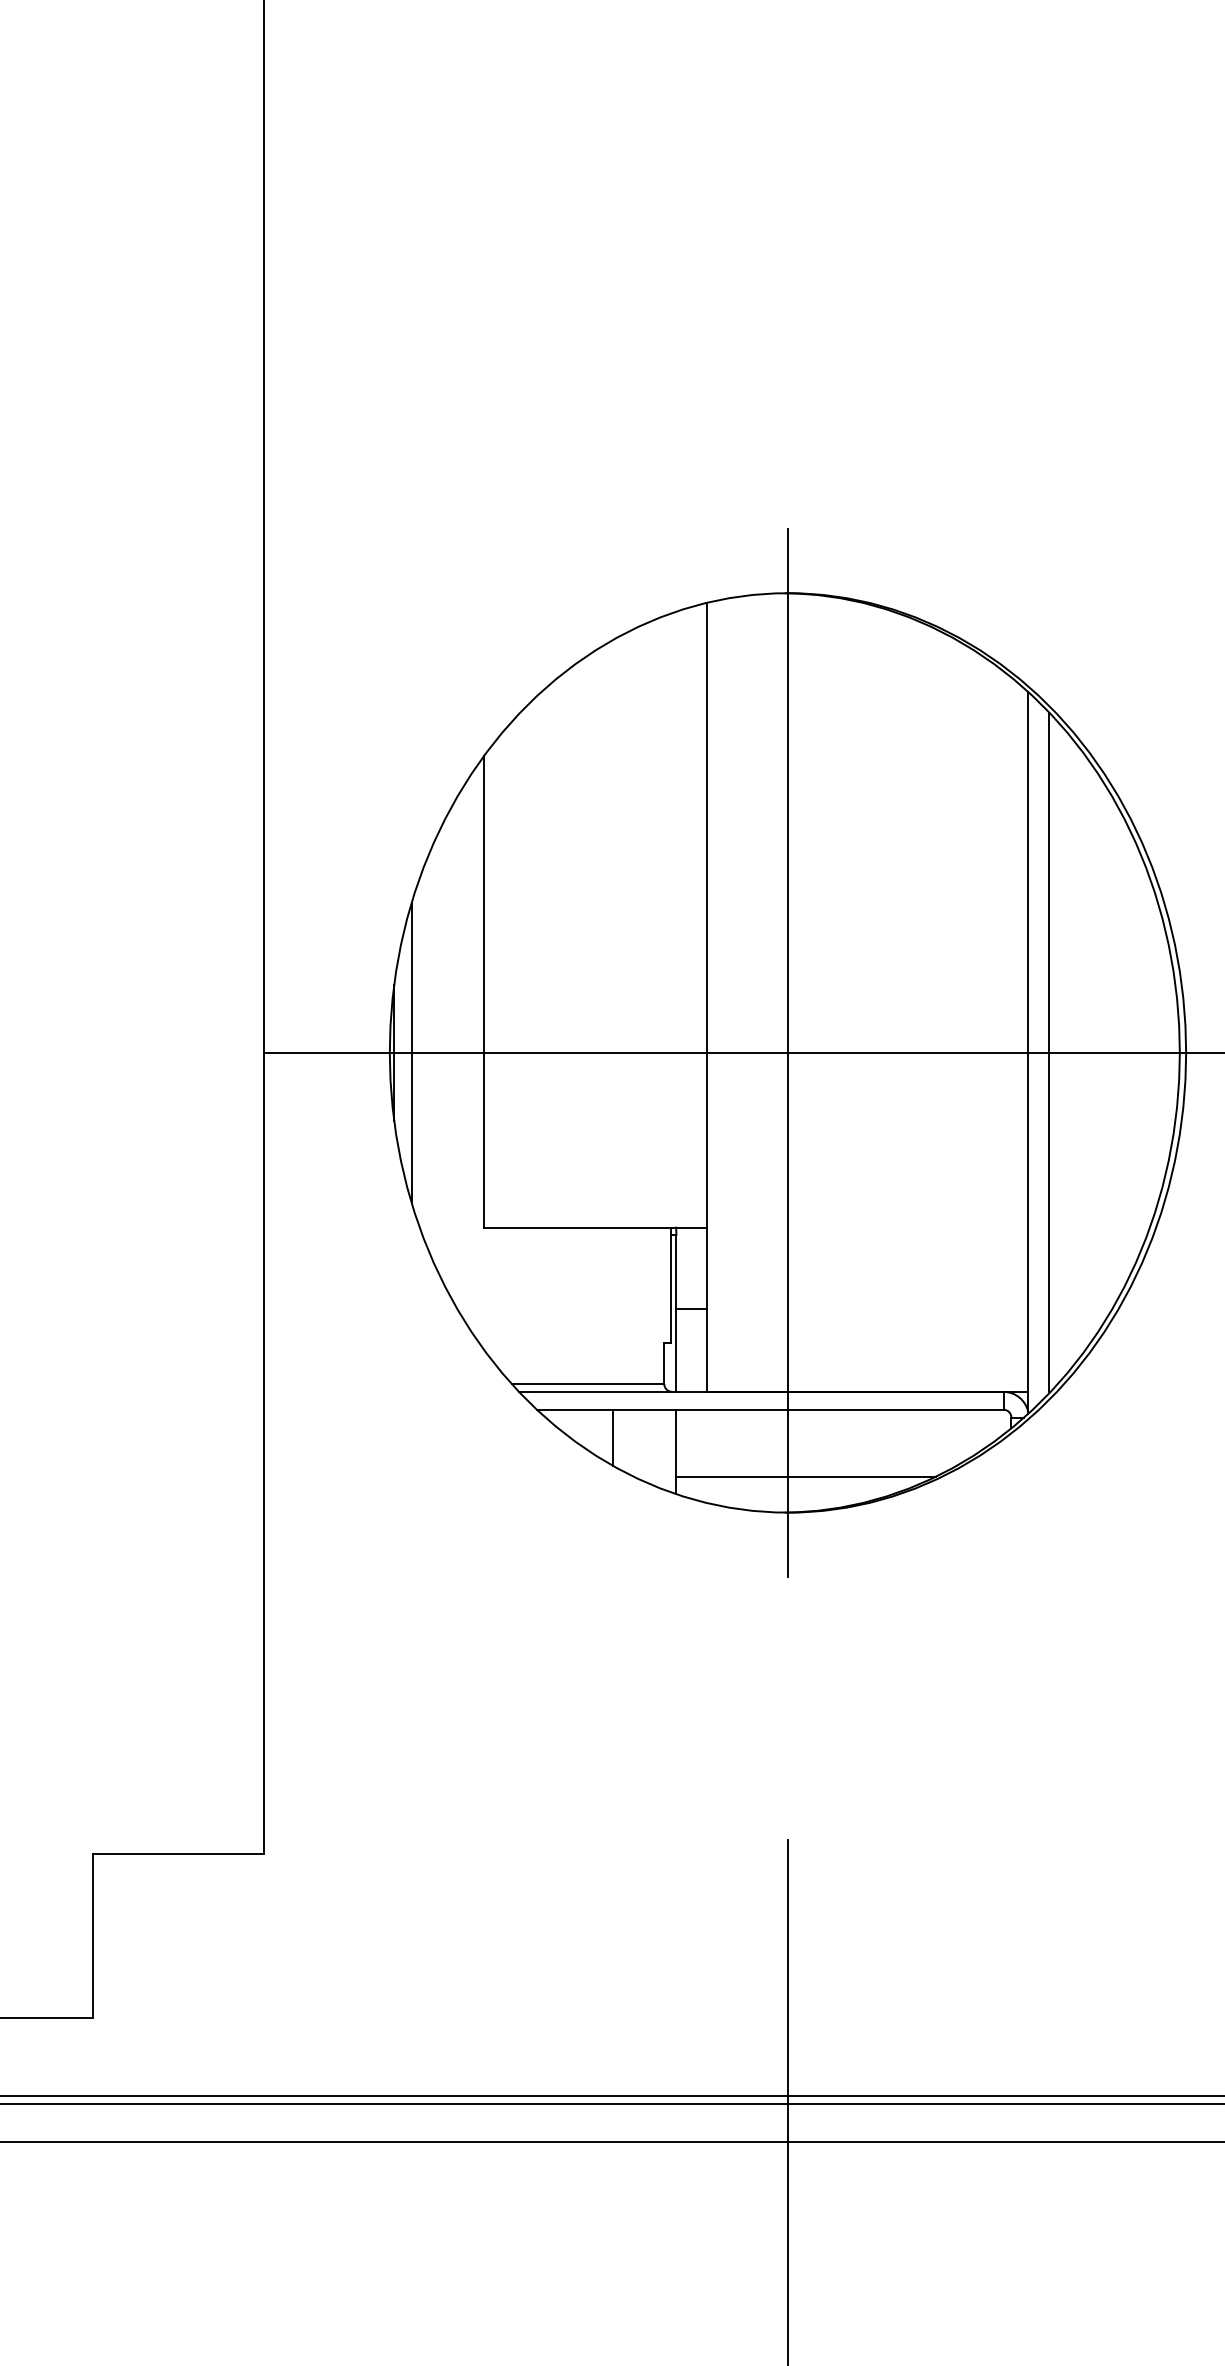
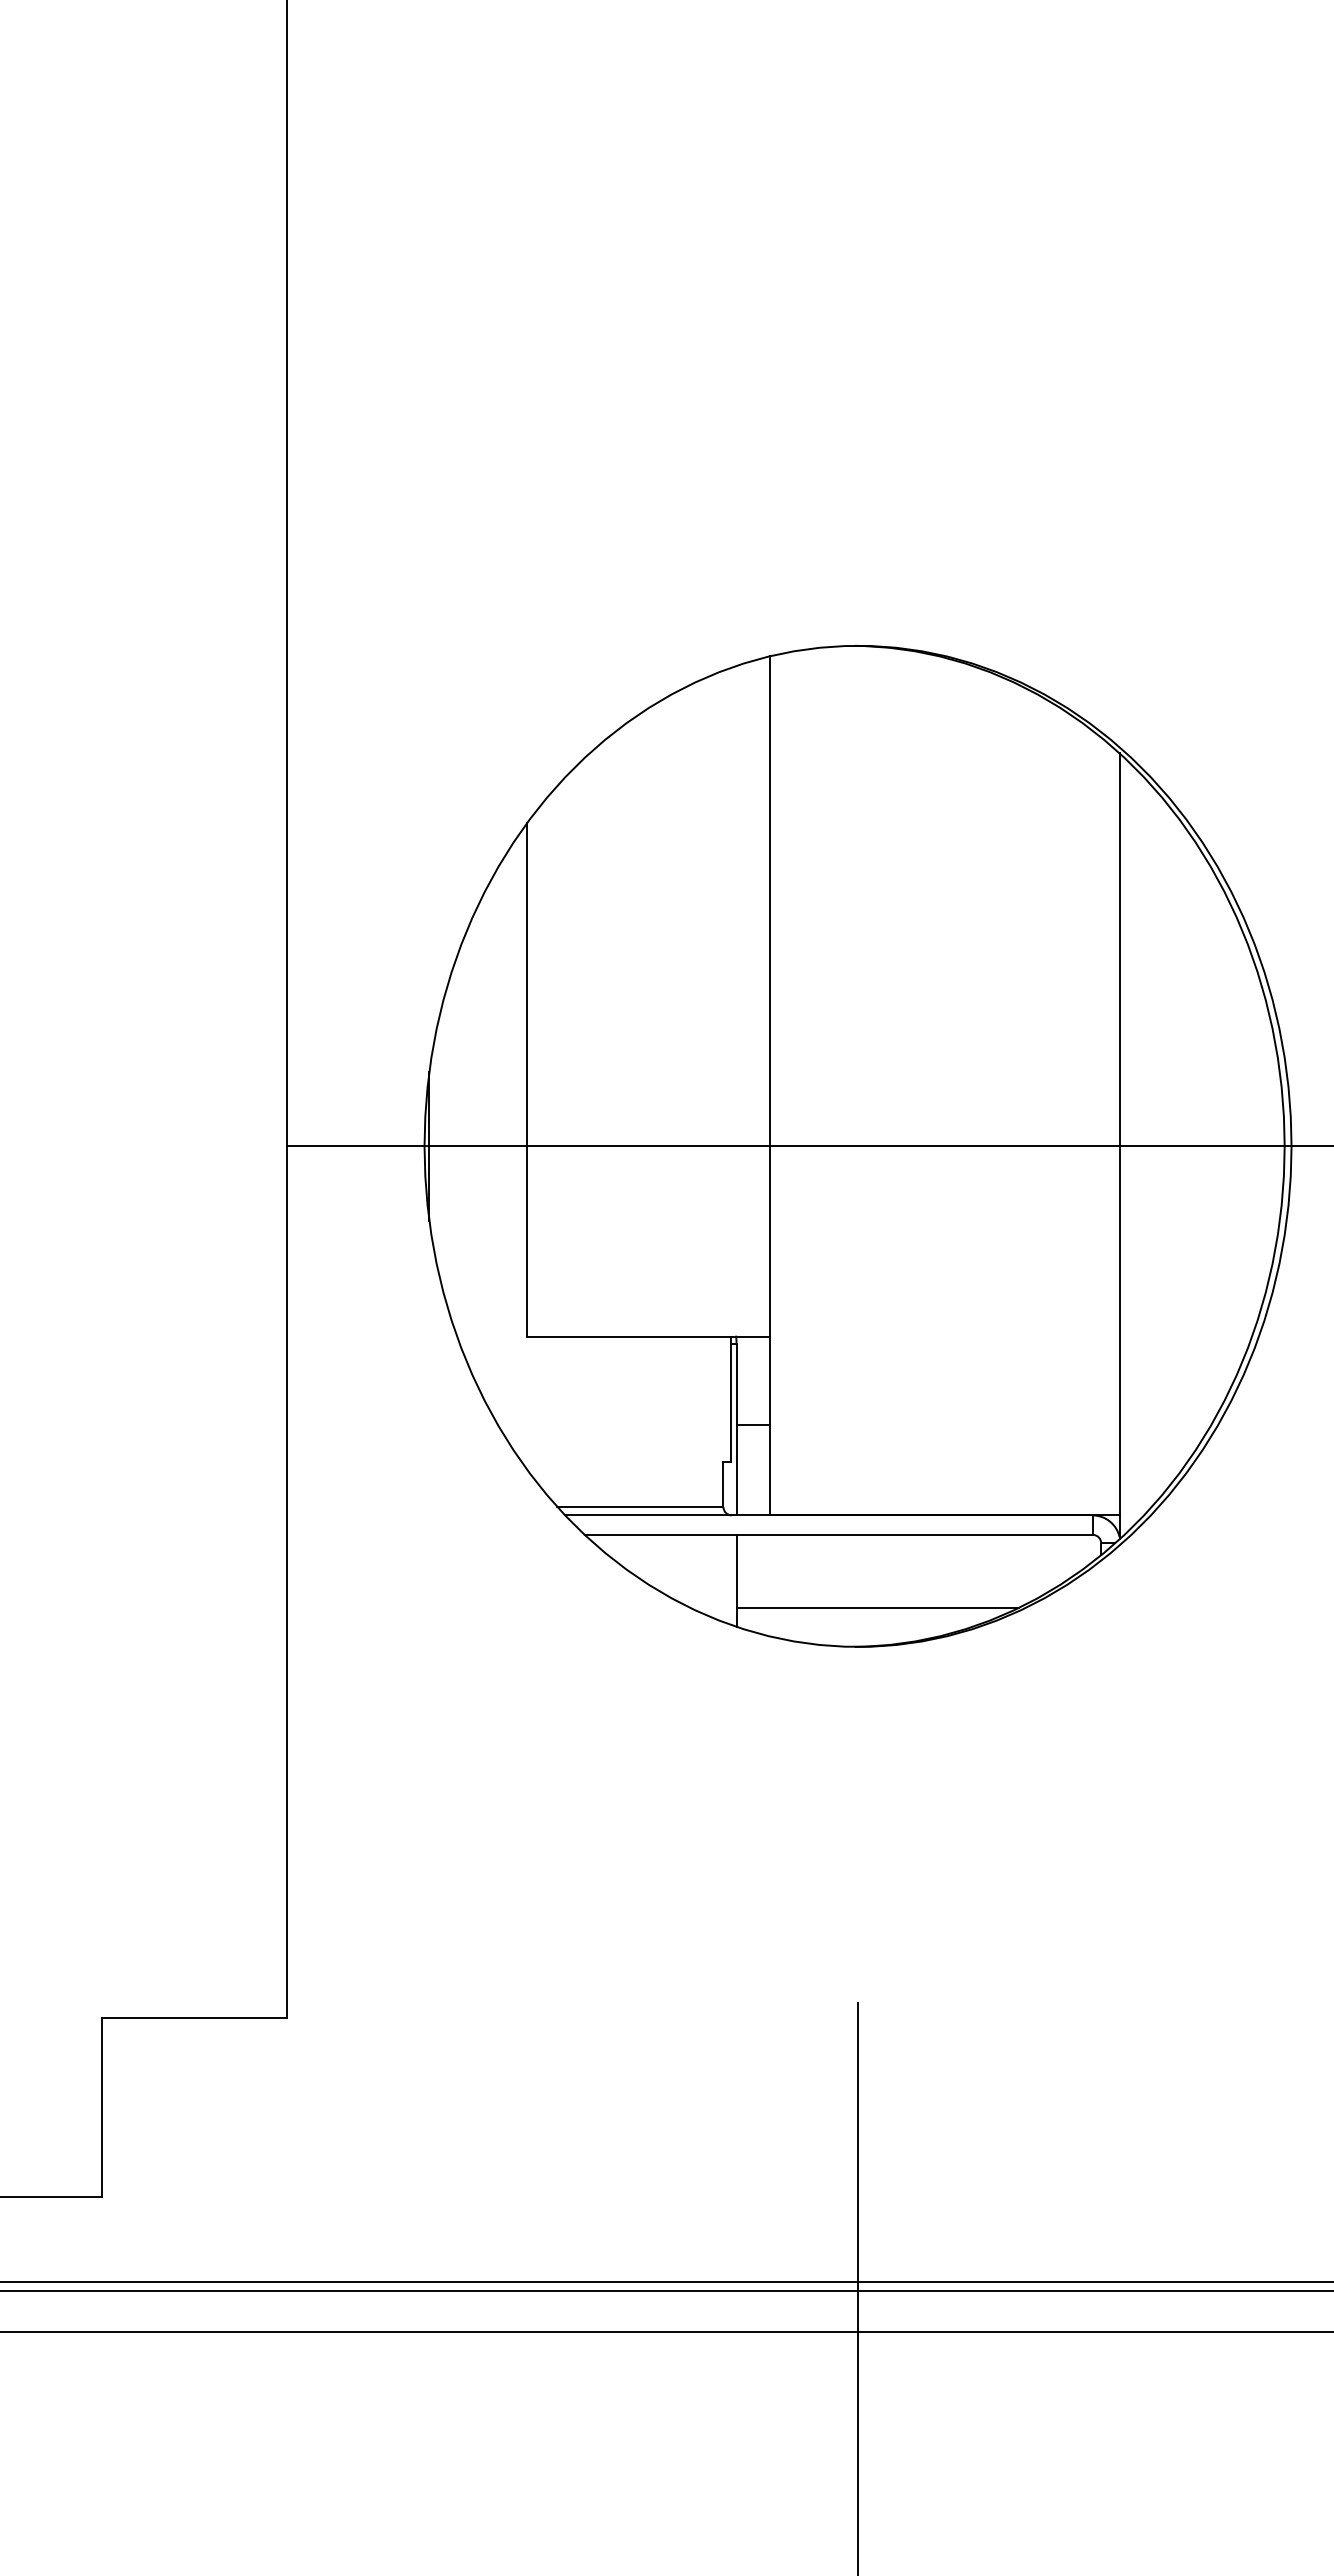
line: (1049, 1052) -> (1142, 1145), removed
line: (411, 1053) -> (448, 1146), removed
line: (788, 1053) -> (858, 1146), removed
line: (612, 1437) -> (667, 1565), removed

